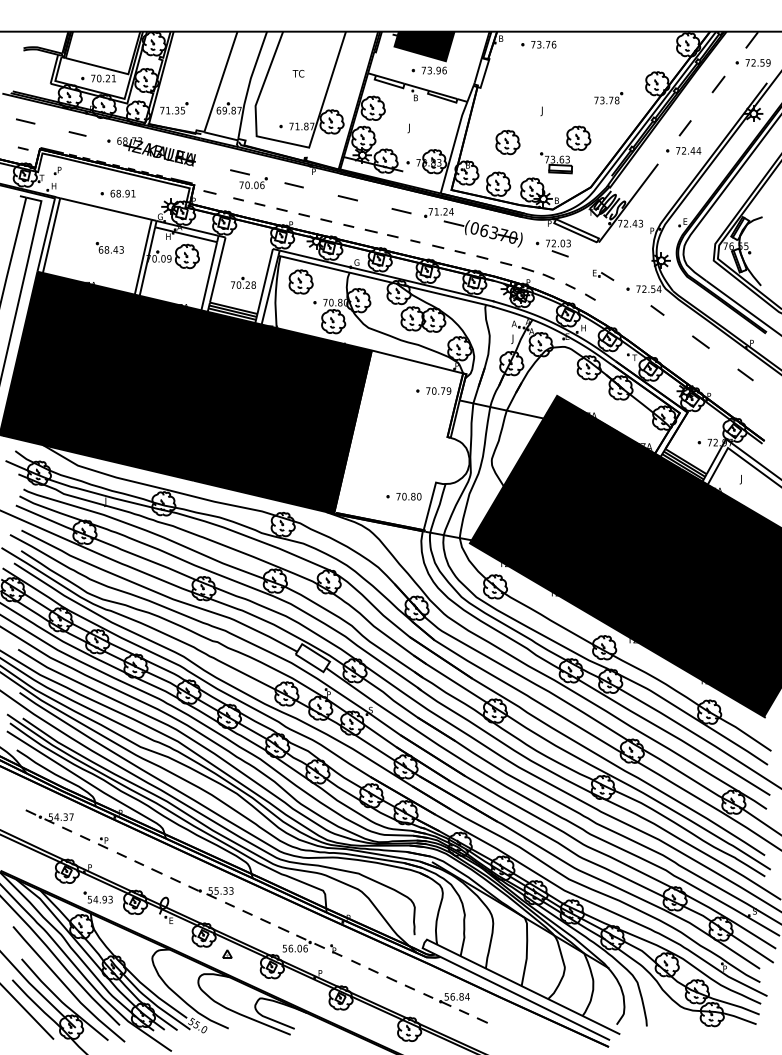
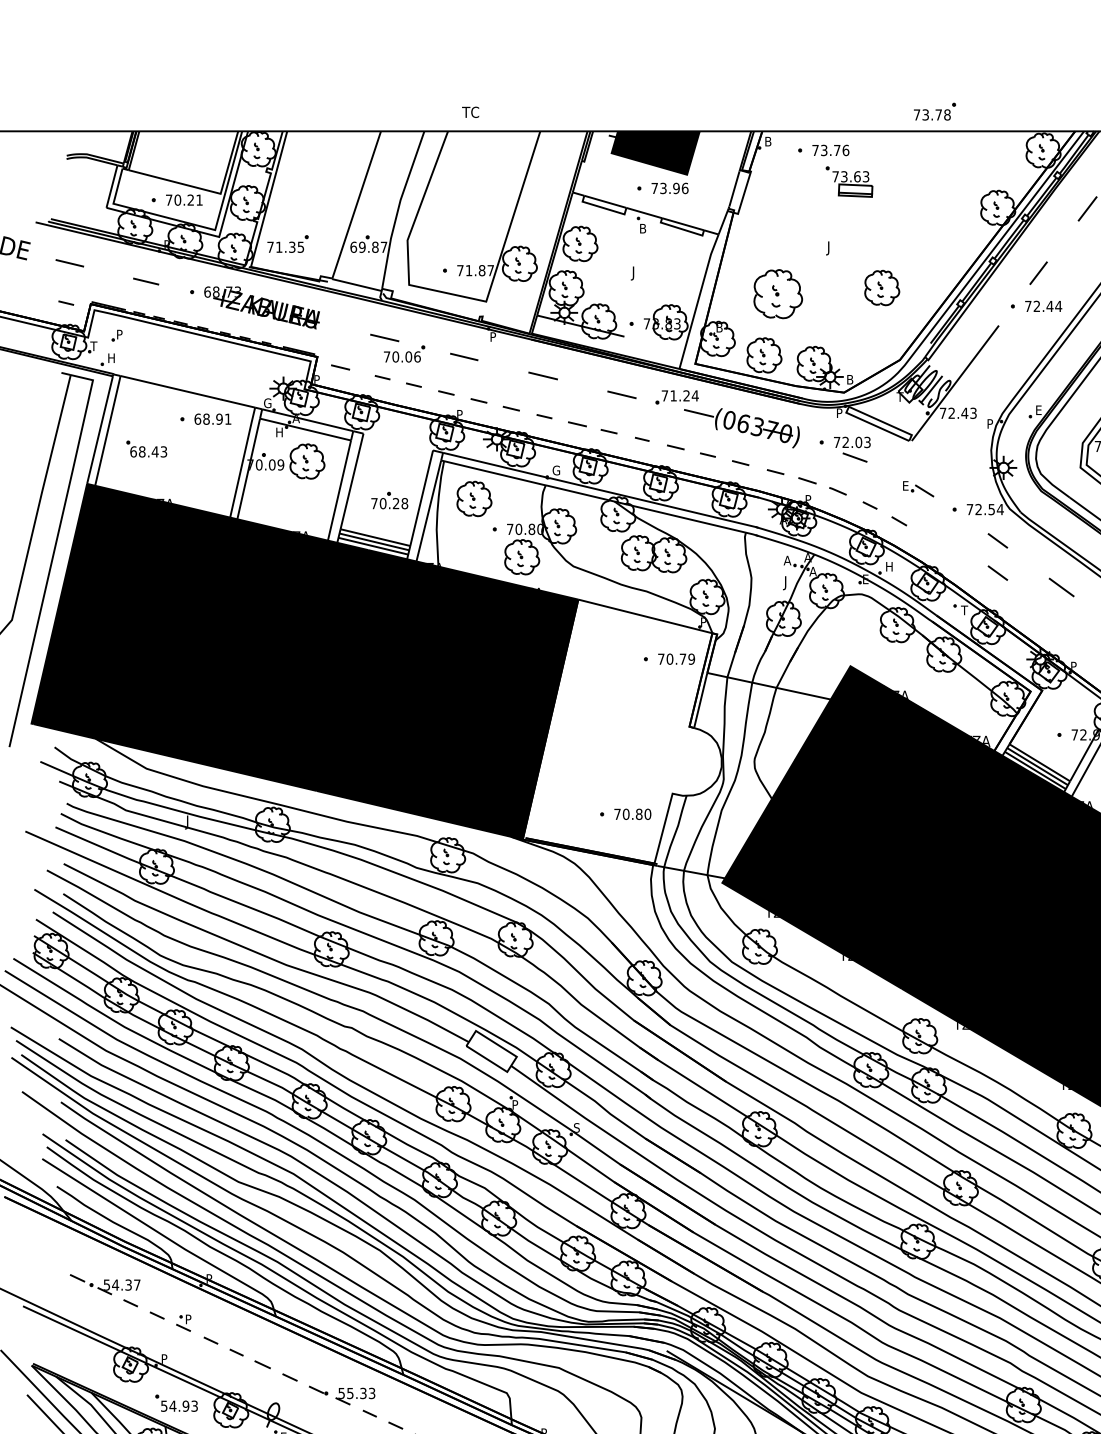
text: (298, 73) -> (470, 111), moved
part: (608, 98) -> (934, 111), moved
part: (507, 142) -> (777, 294), size x1.4
part: (556, 163) -> (849, 182), moved
part: (117, 193) -> (204, 418), moved
part: (109, 247) -> (145, 448), moved
line: (657, 332) -> (997, 573), added

